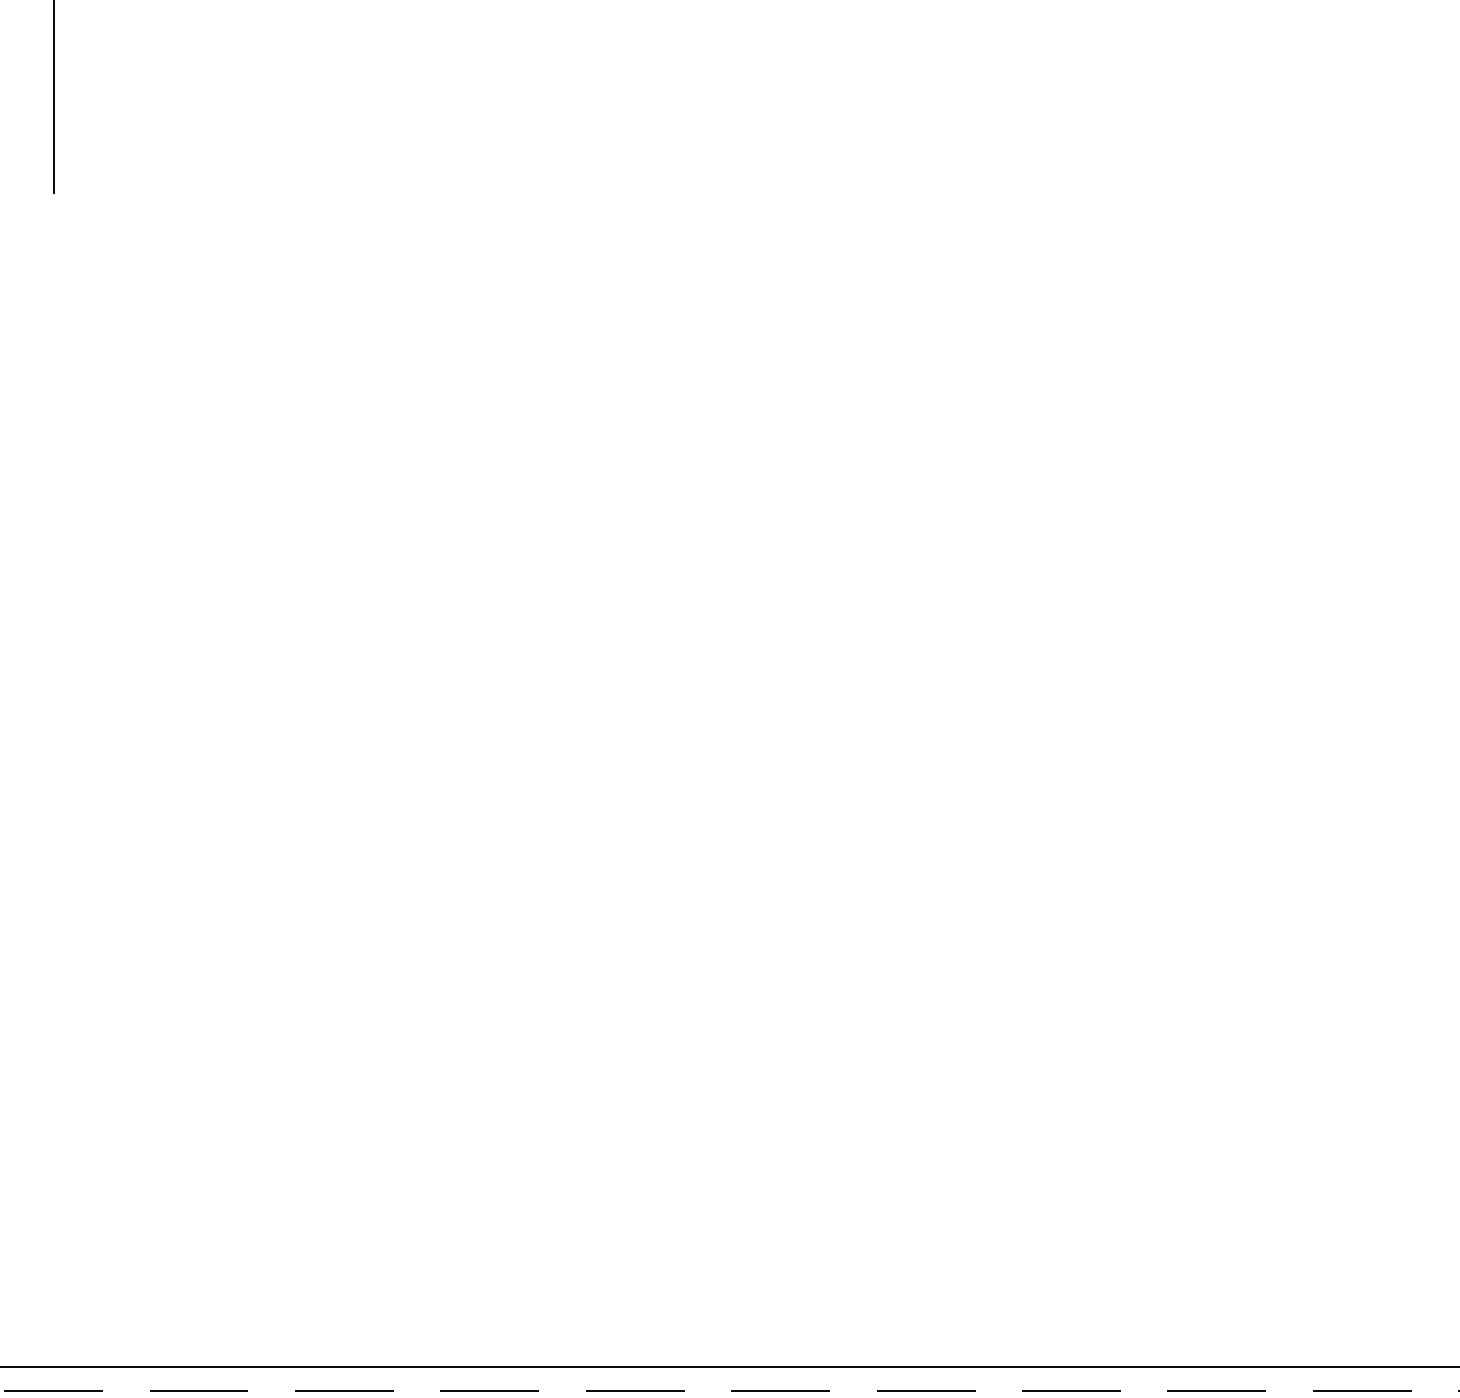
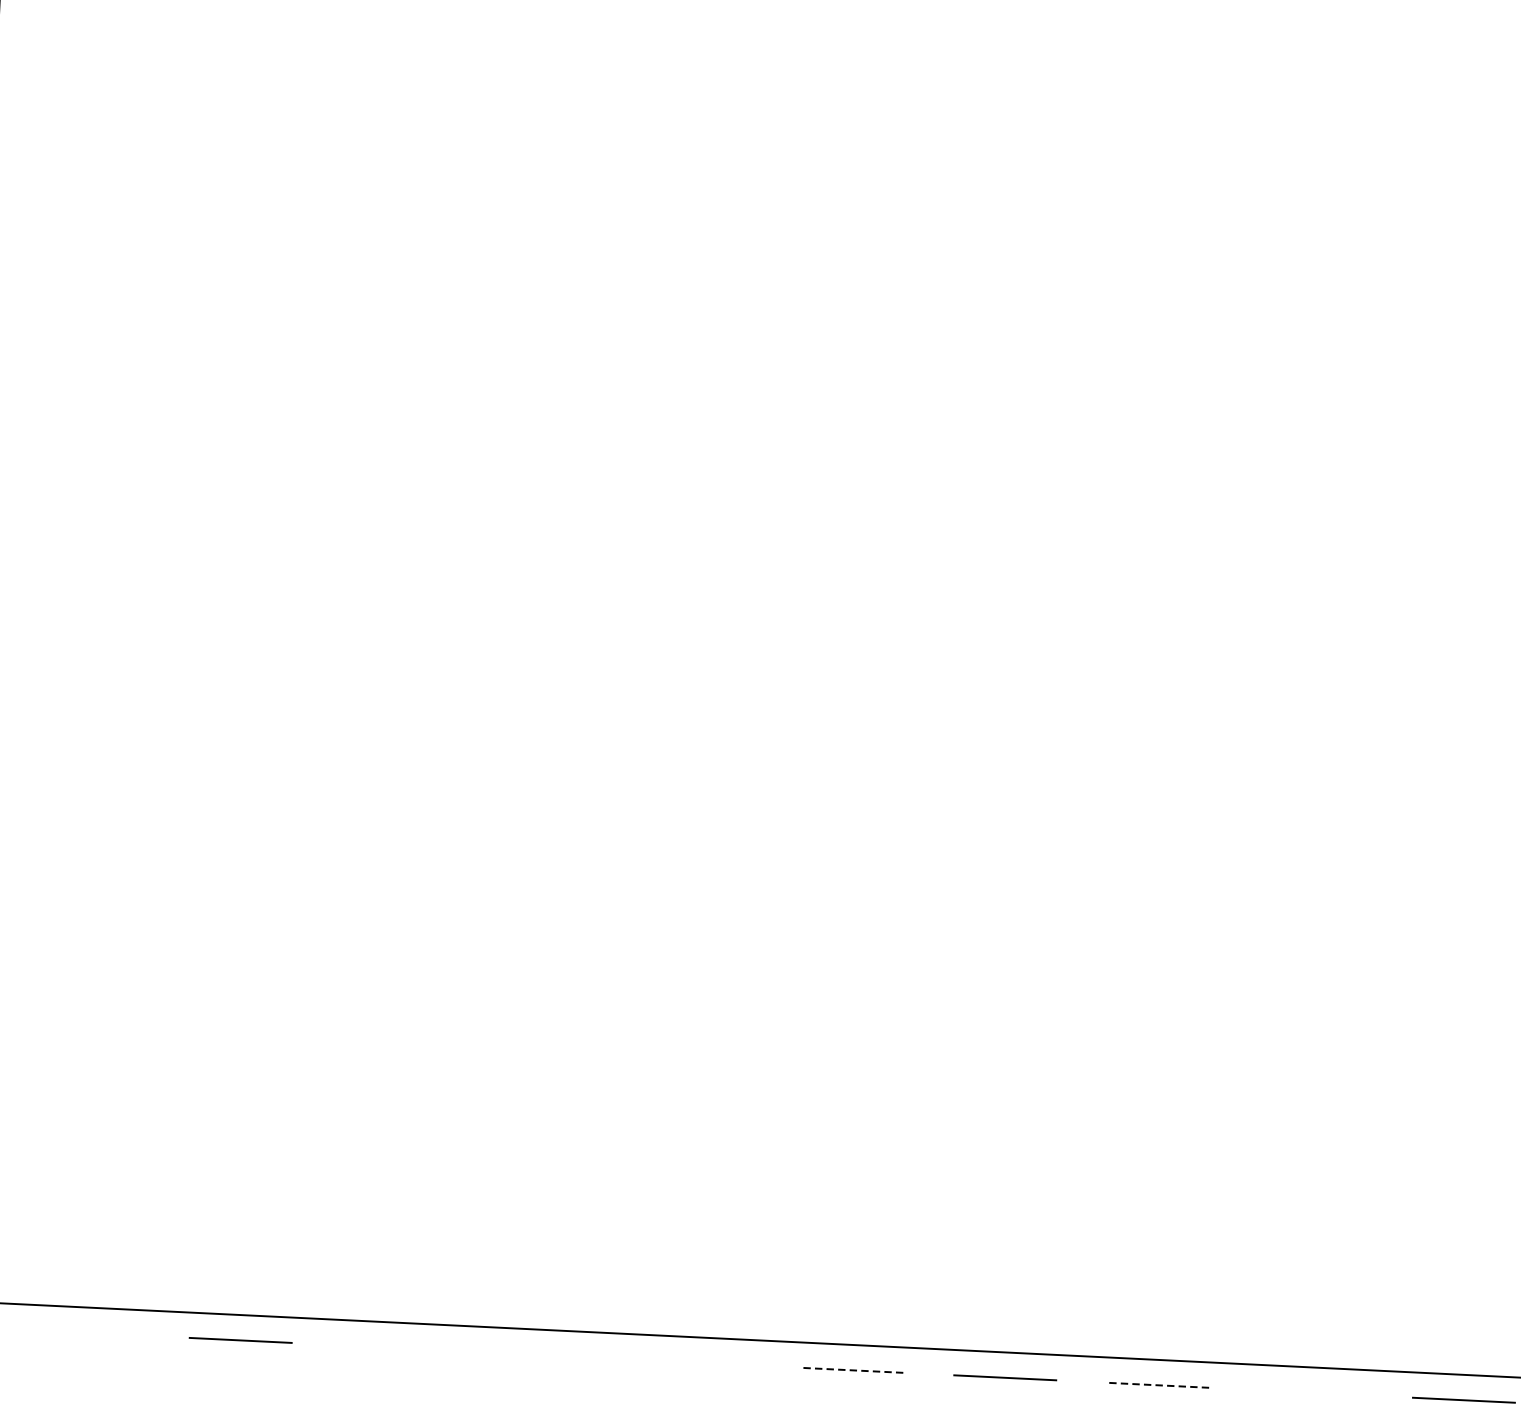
line: (198, 1390) -> (87, 1332), removed
line: (489, 1390) -> (393, 1347), removed
line: (634, 1390) -> (545, 1355), removed
line: (780, 1390) -> (699, 1362), removed
line: (925, 1390) -> (851, 1370), solid -> dashed
line: (1216, 1390) -> (1157, 1385), solid -> dashed
line: (1361, 1390) -> (1310, 1392), removed

